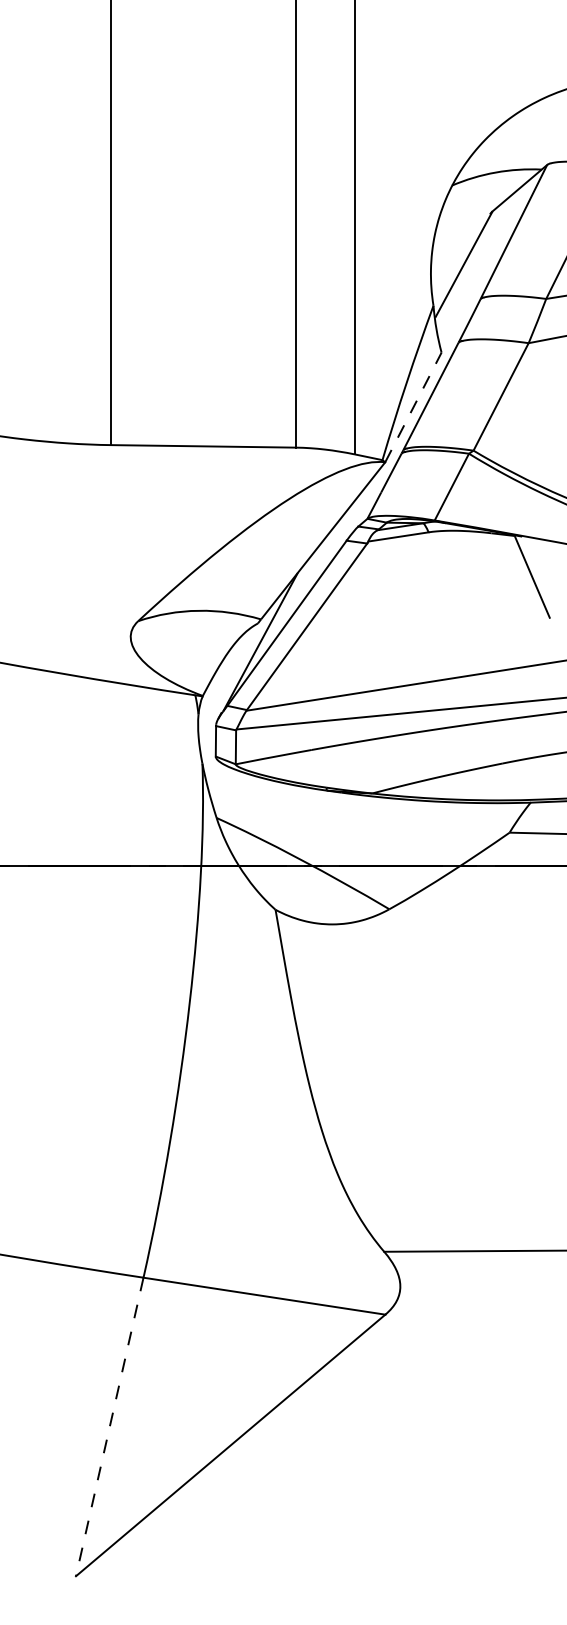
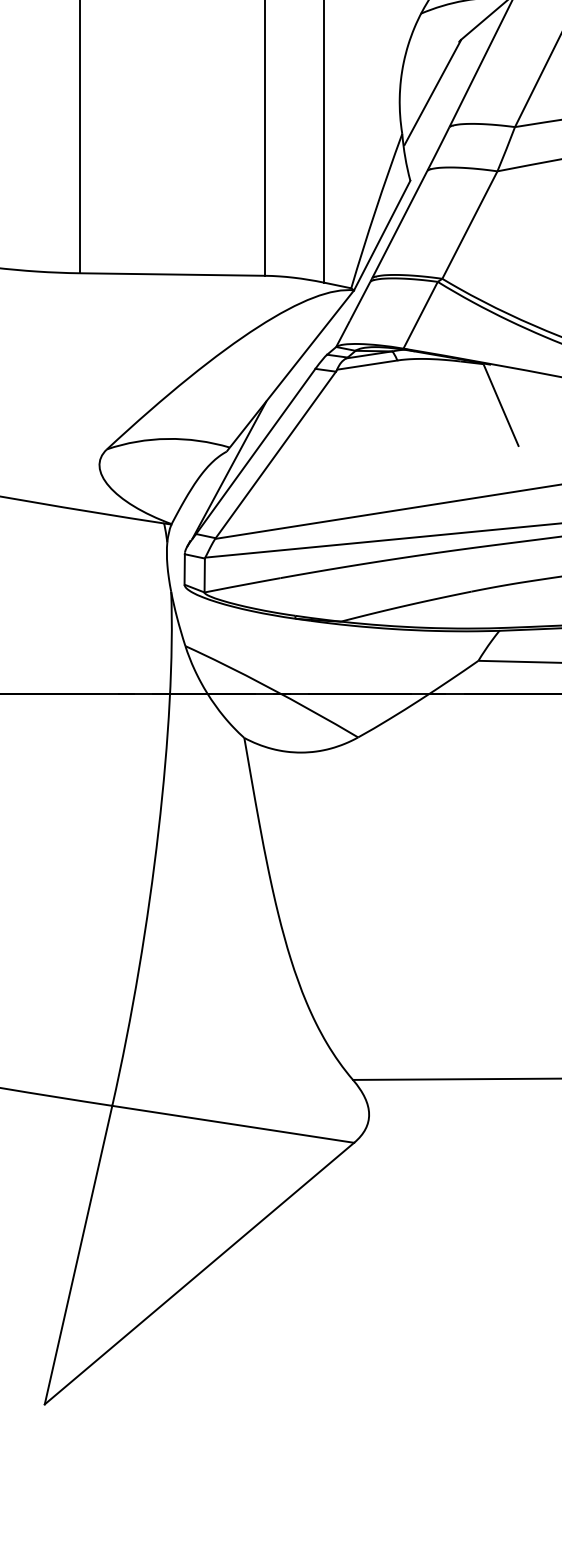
line: (413, 407) -> (382, 235), dashed -> solid
line: (109, 1427) -> (78, 1255), dashed -> solid

